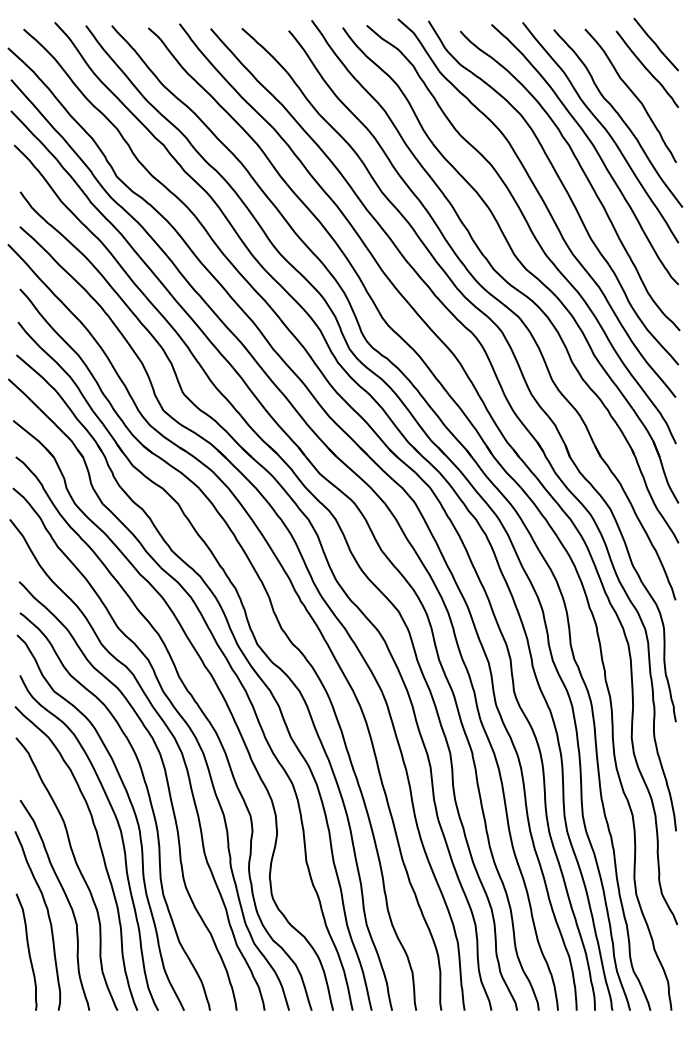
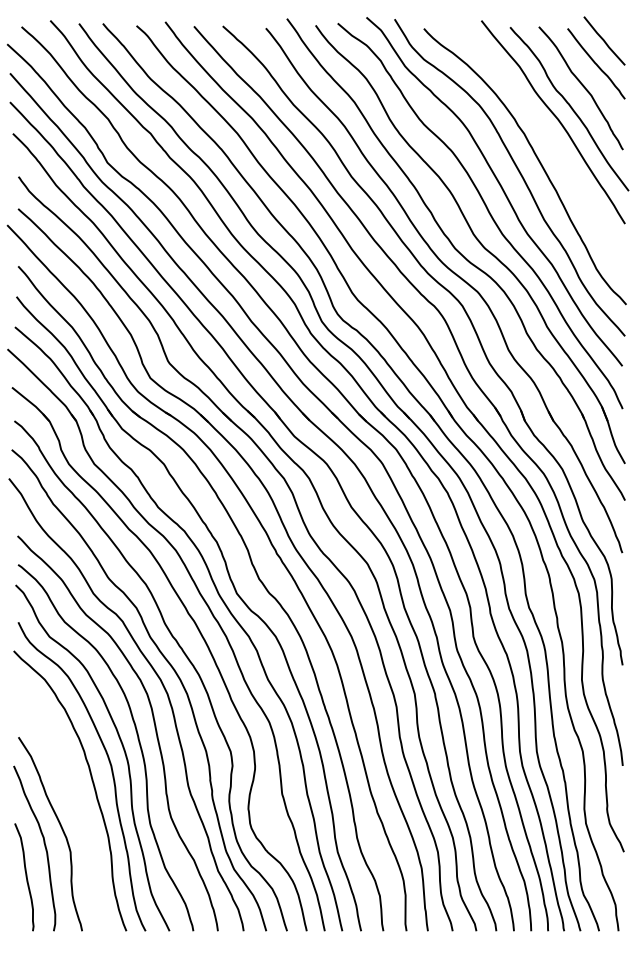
curve: (594, 149) -> (547, 137), removed
curve: (77, 868) -> (71, 800), removed

